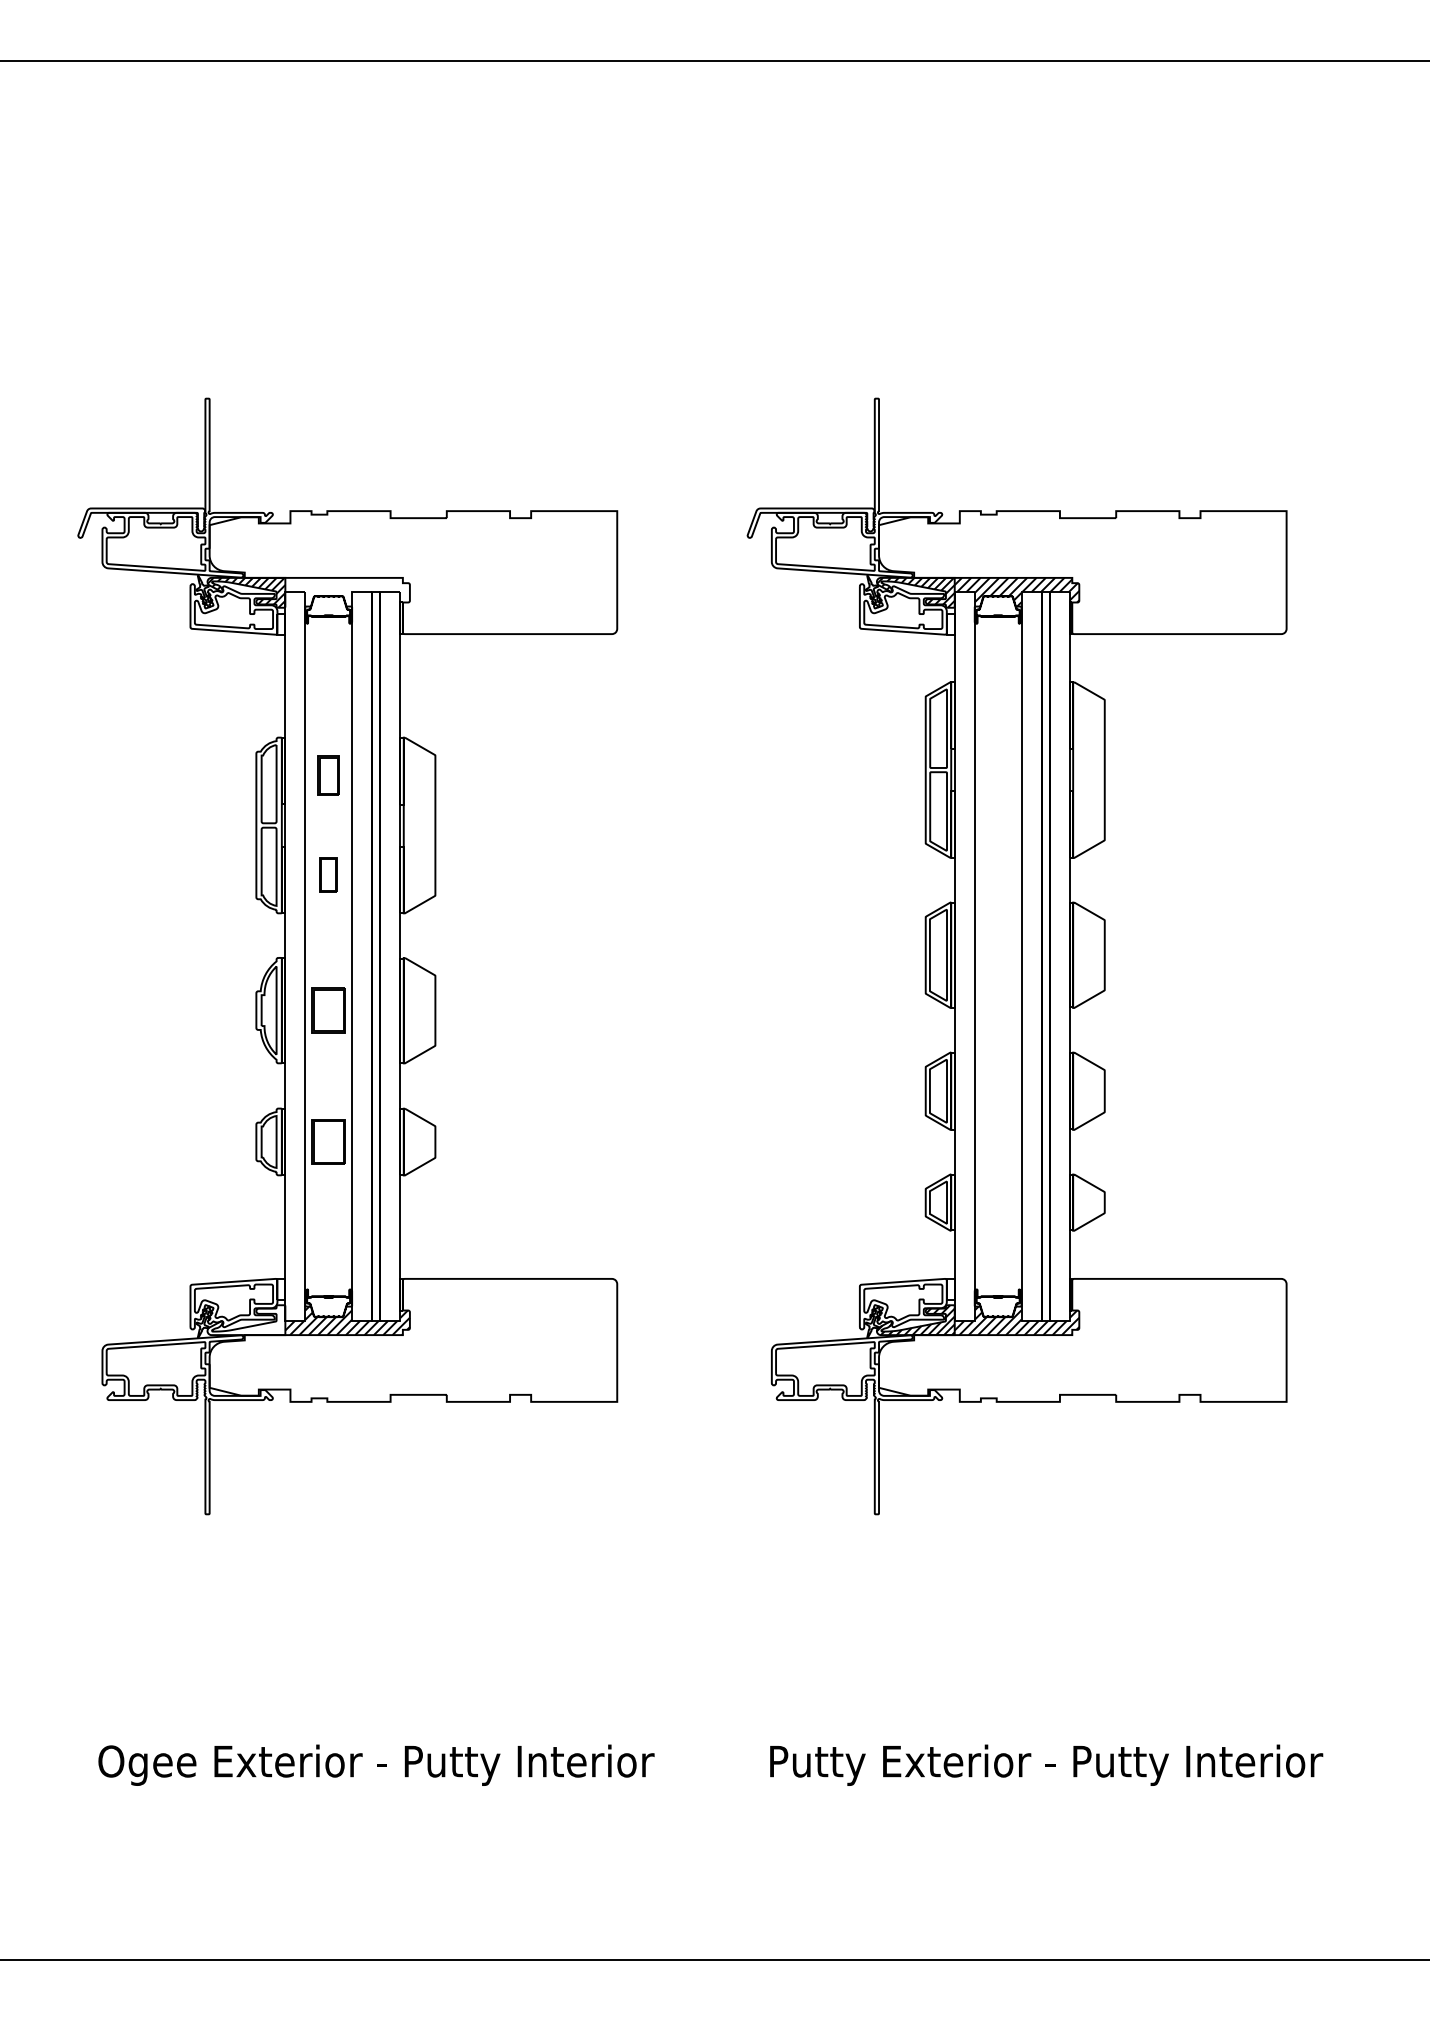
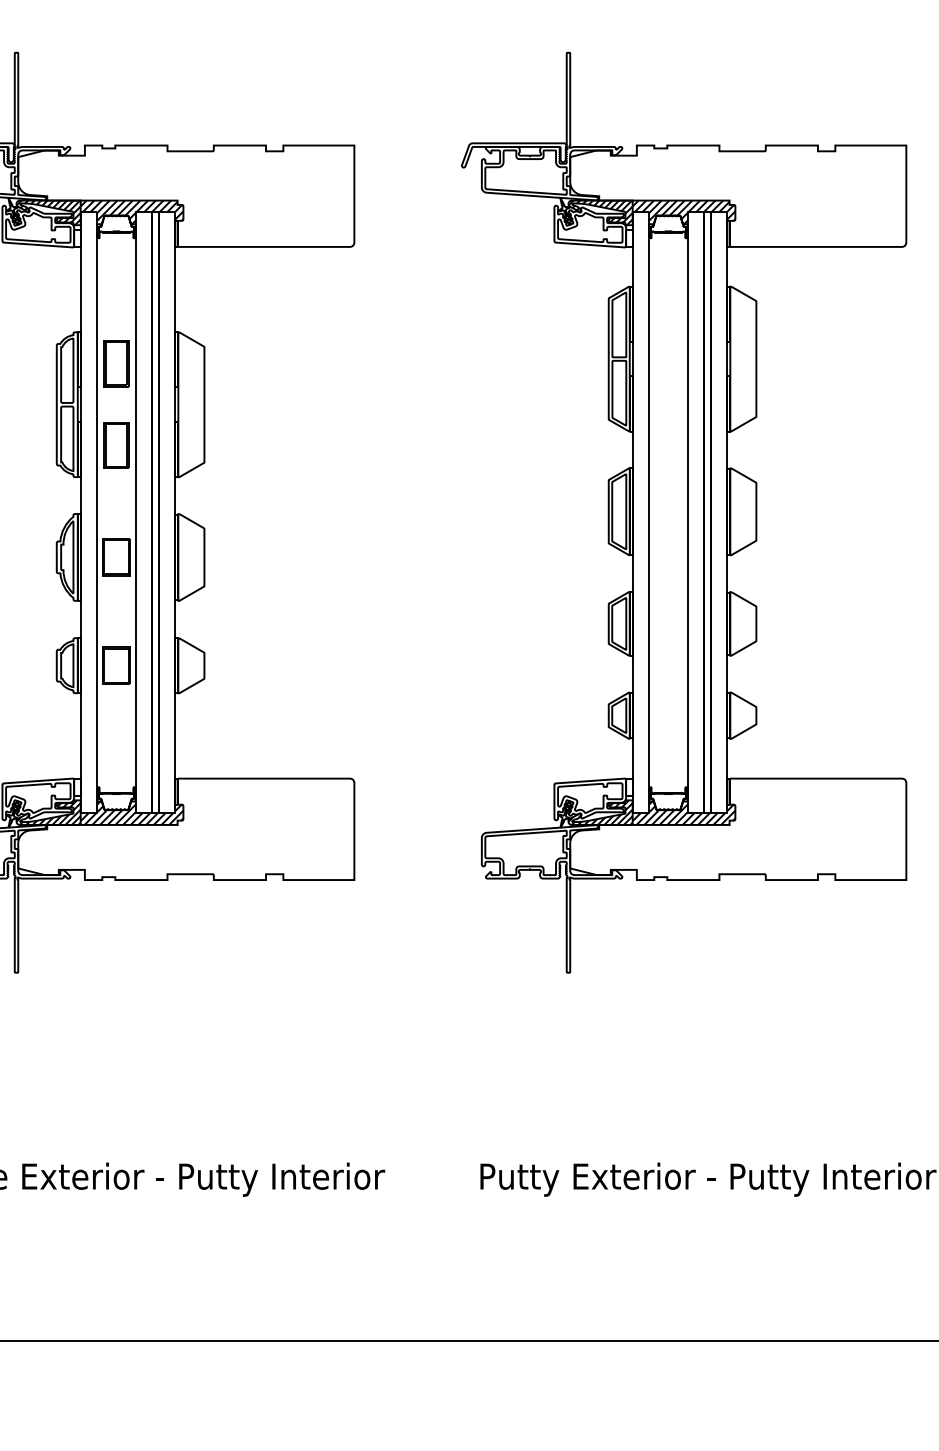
hatch: (347, 591) -> (131, 211), added
part: (328, 775) -> (116, 363), size x1.43
part: (328, 874) -> (116, 445), size x1.67
hatch: (246, 1320) -> (48, 812), added

